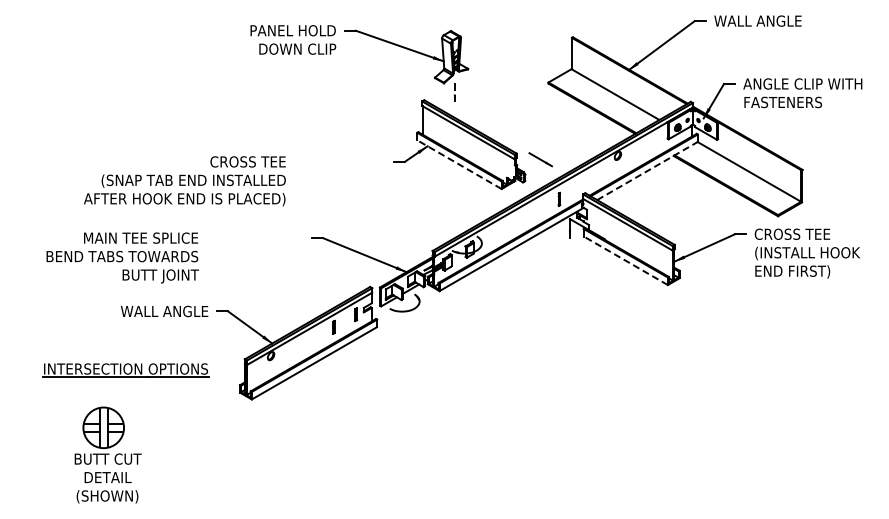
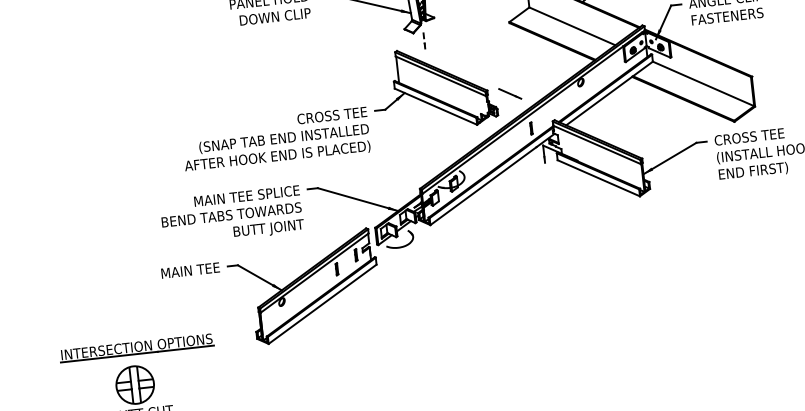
line: (459, 164) -> (435, 106), dashed -> solid
line: (647, 170) -> (609, 92), dashed -> solid
text: (184, 181) -> (275, 140), moved
text: (122, 257) -> (231, 215), moved
line: (625, 260) -> (598, 178), dashed -> solid
text: (160, 311) -> (175, 272), WALL ANGLE -> MAIN TEE
part: (125, 370) -> (136, 348), moved

